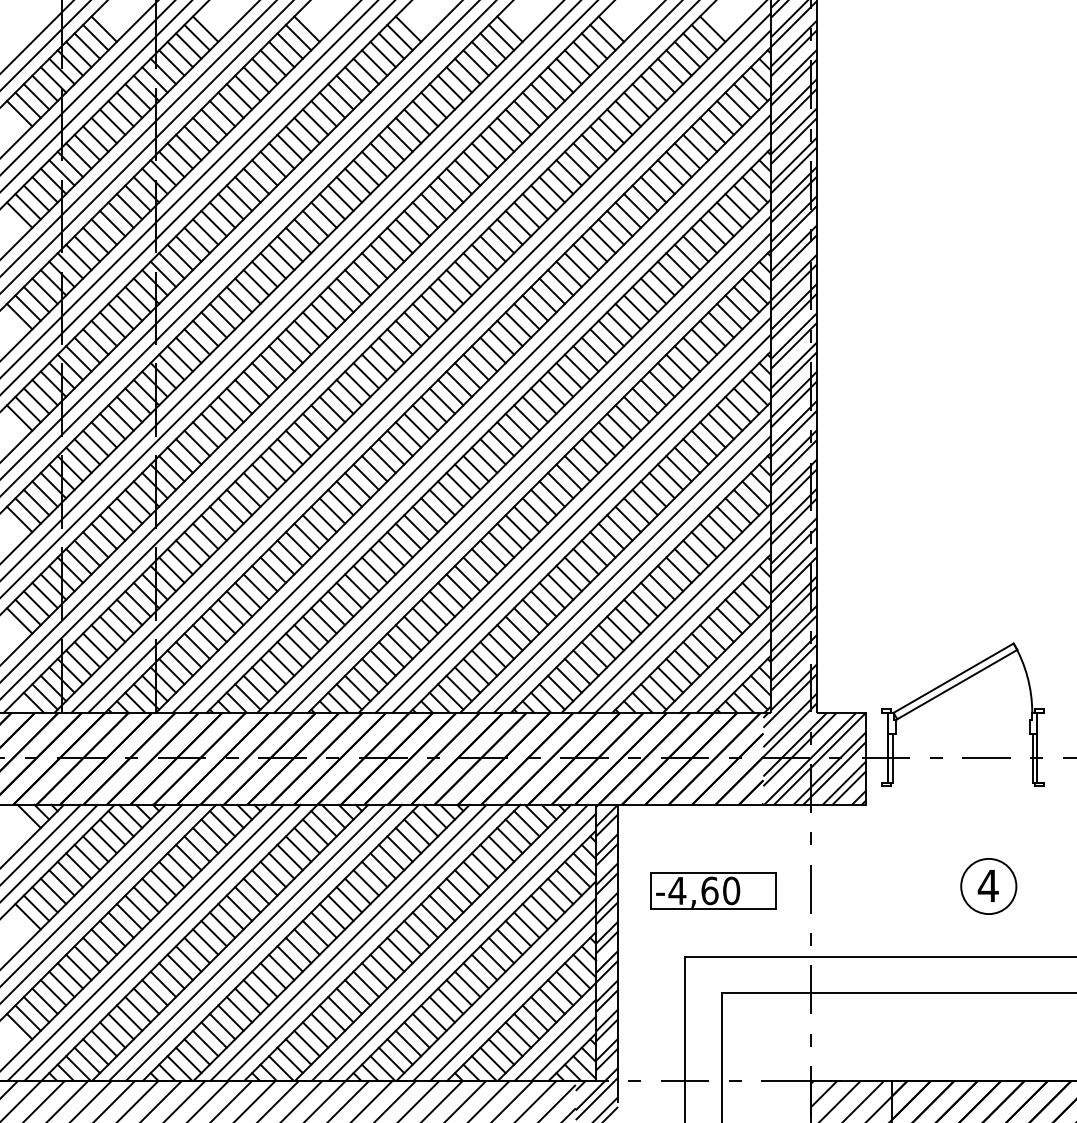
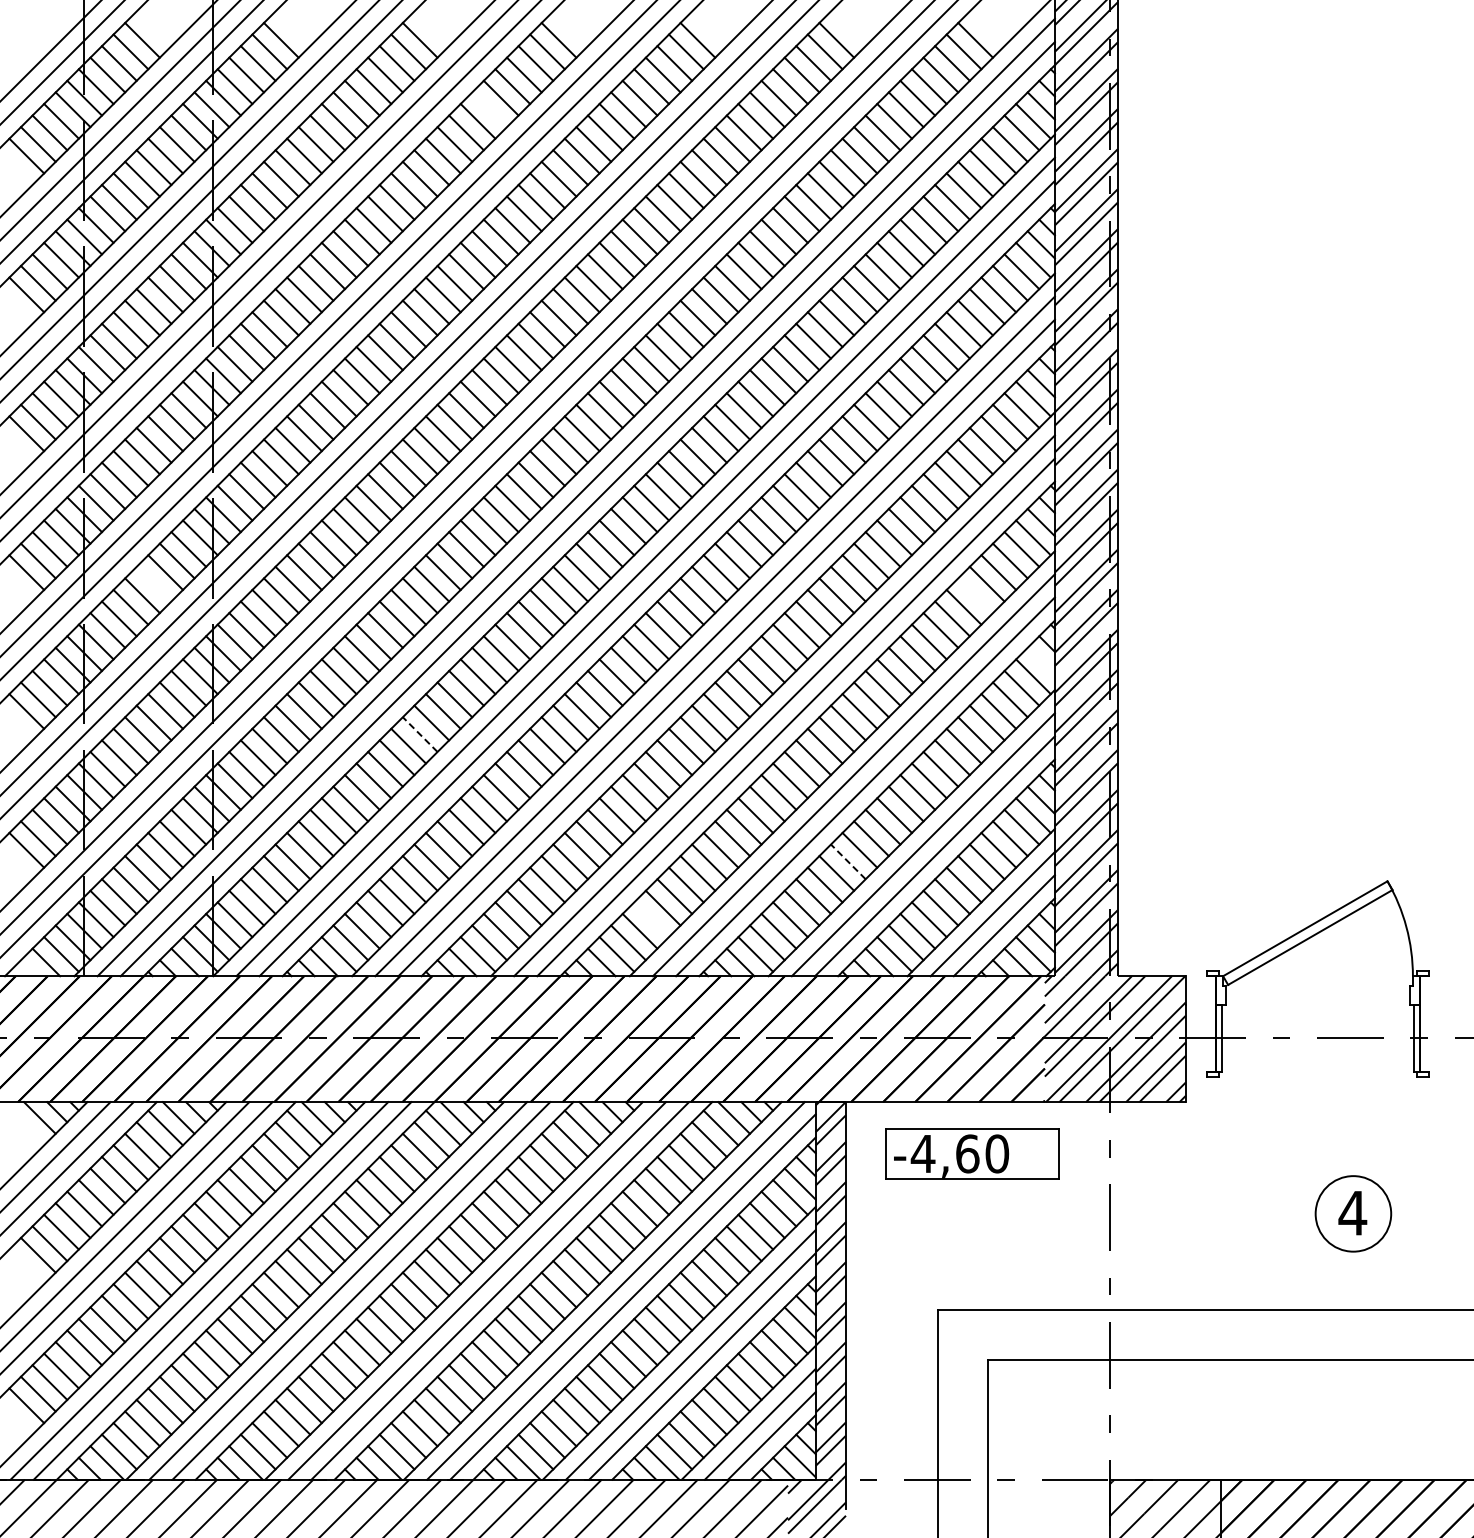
line: (357, 79) -> (489, 109), removed
line: (112, 425) -> (153, 583), removed
line: (712, 434) -> (975, 595), removed
line: (760, 482) -> (1040, 661), removed
line: (307, 536) -> (420, 734), solid -> dashed
line: (619, 629) -> (848, 861), solid -> dashed
line: (476, 671) -> (651, 919), removed
part: (713, 890) -> (972, 1153), moved

